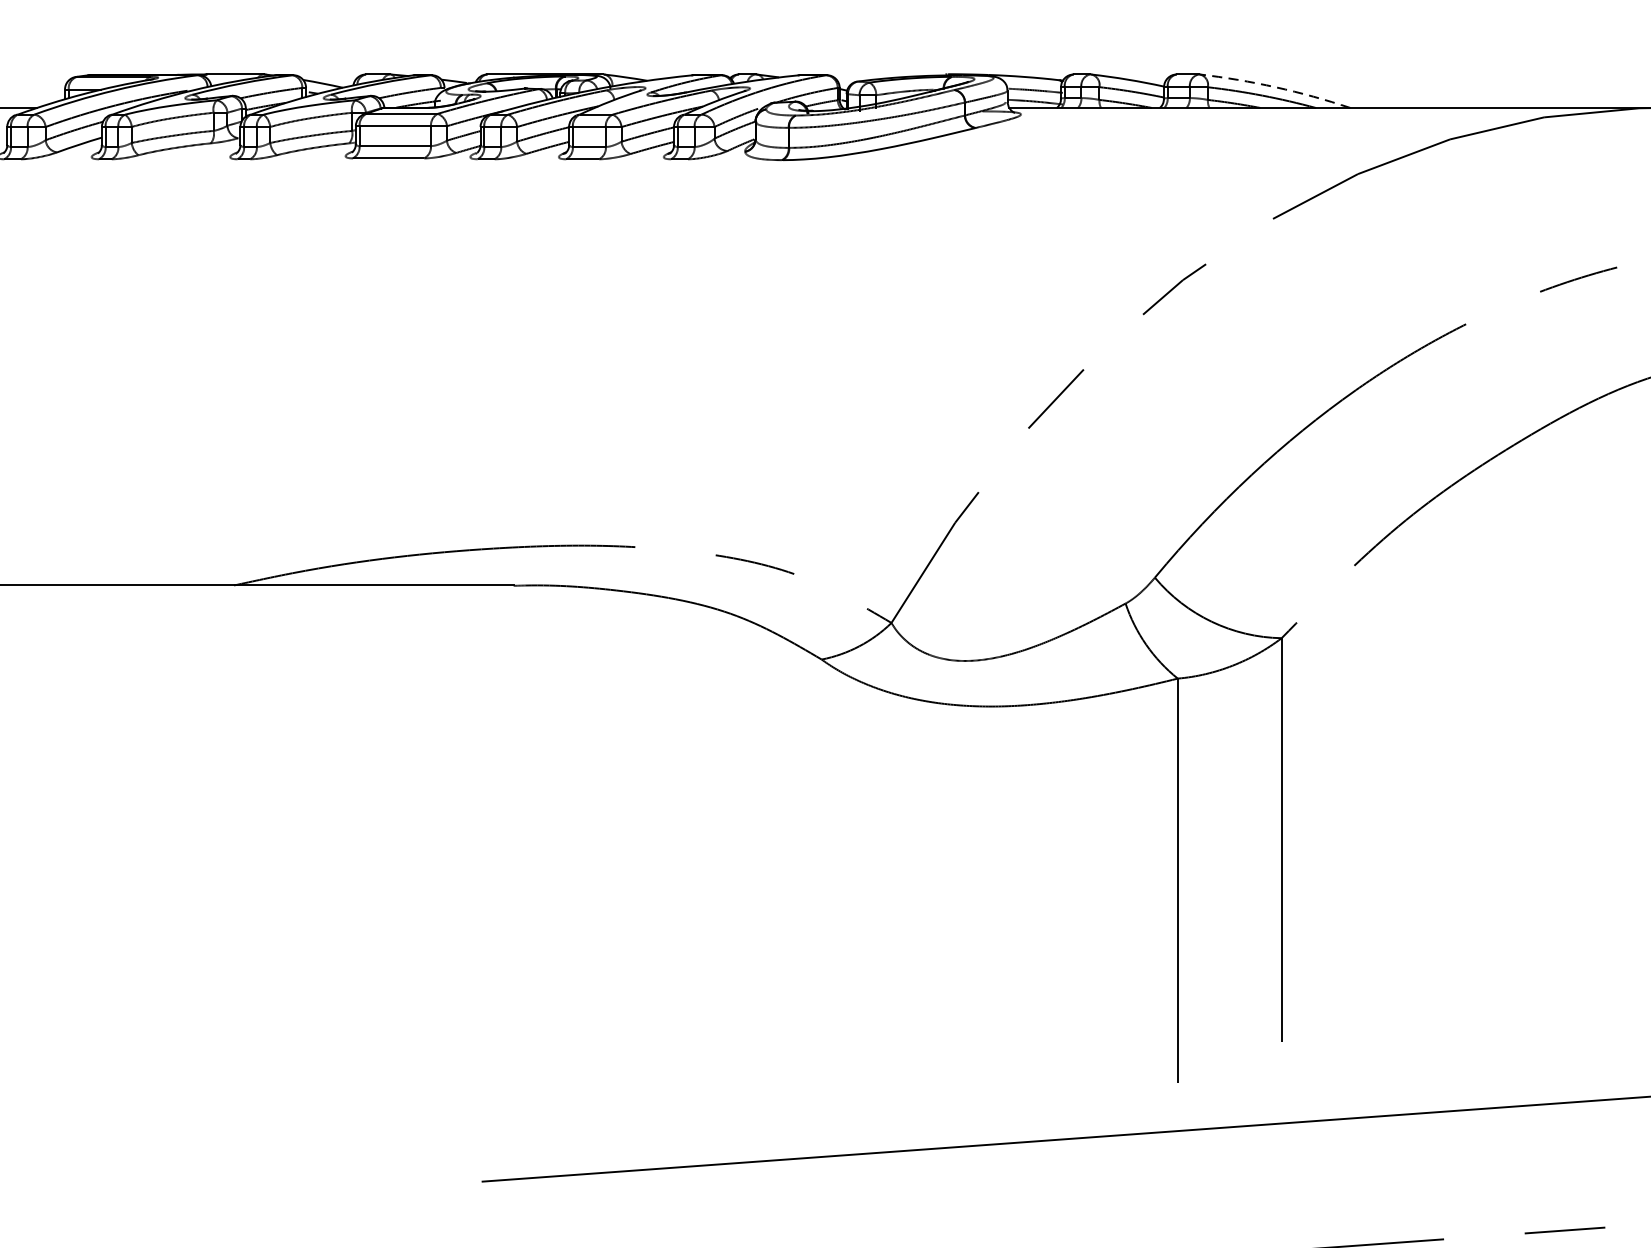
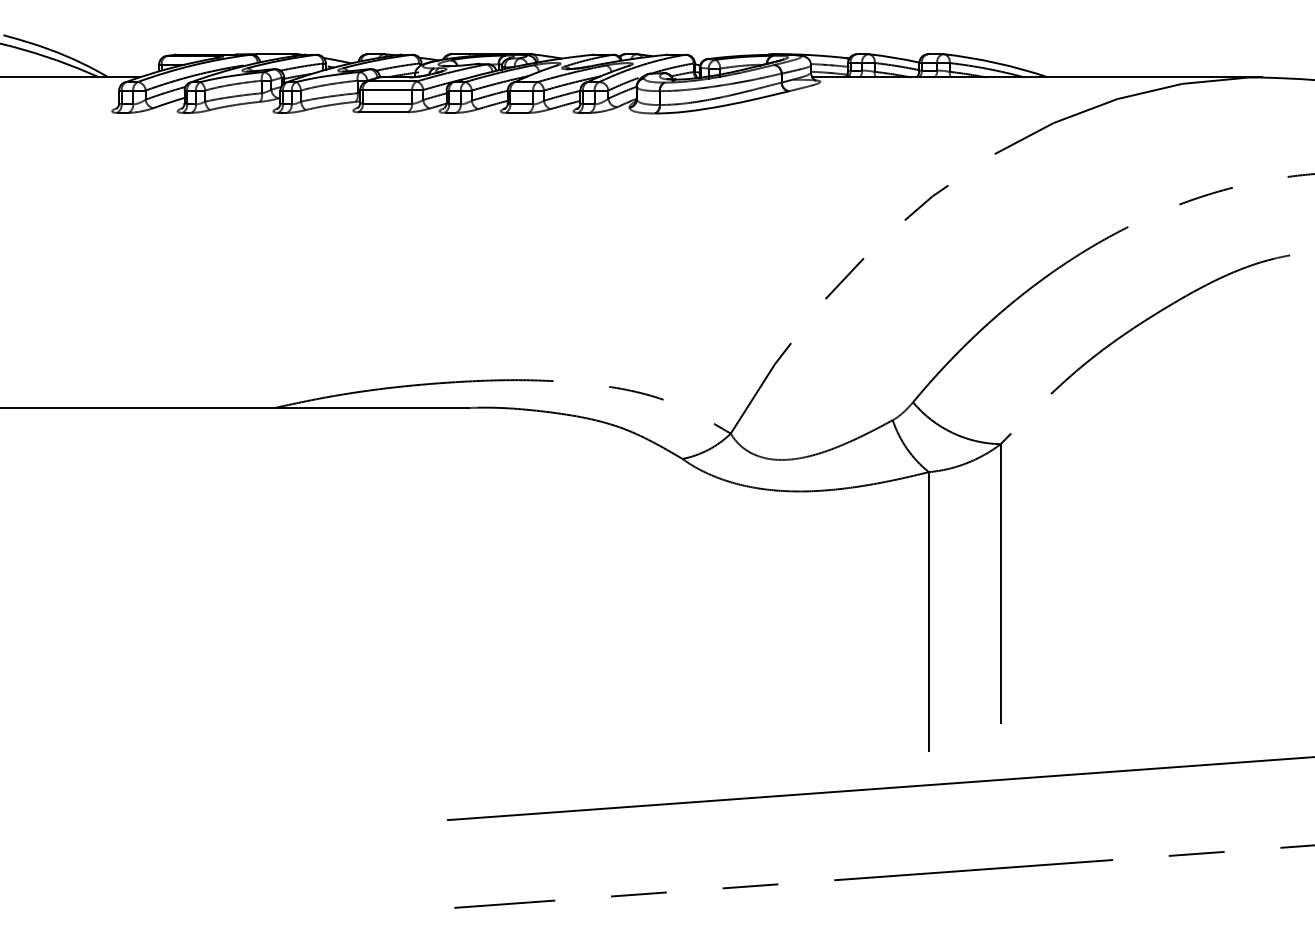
arc: (1275, 87) -> (996, 63), dashed -> solid

